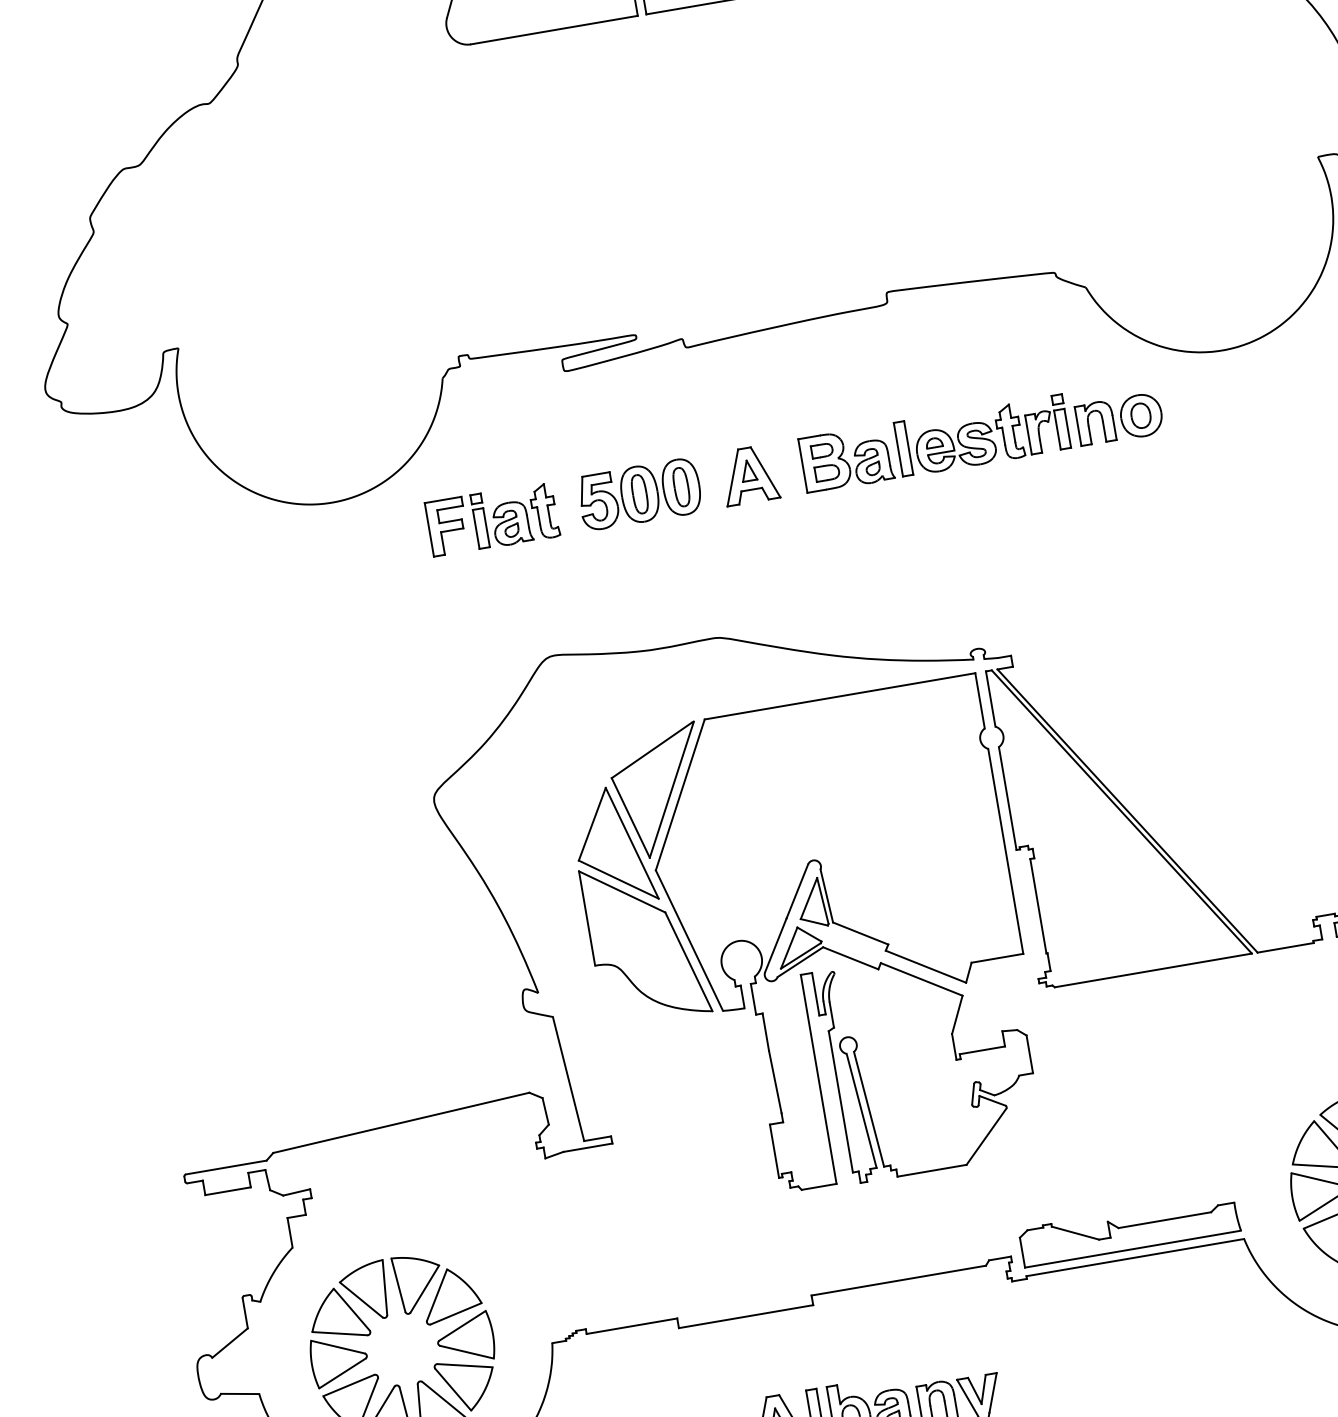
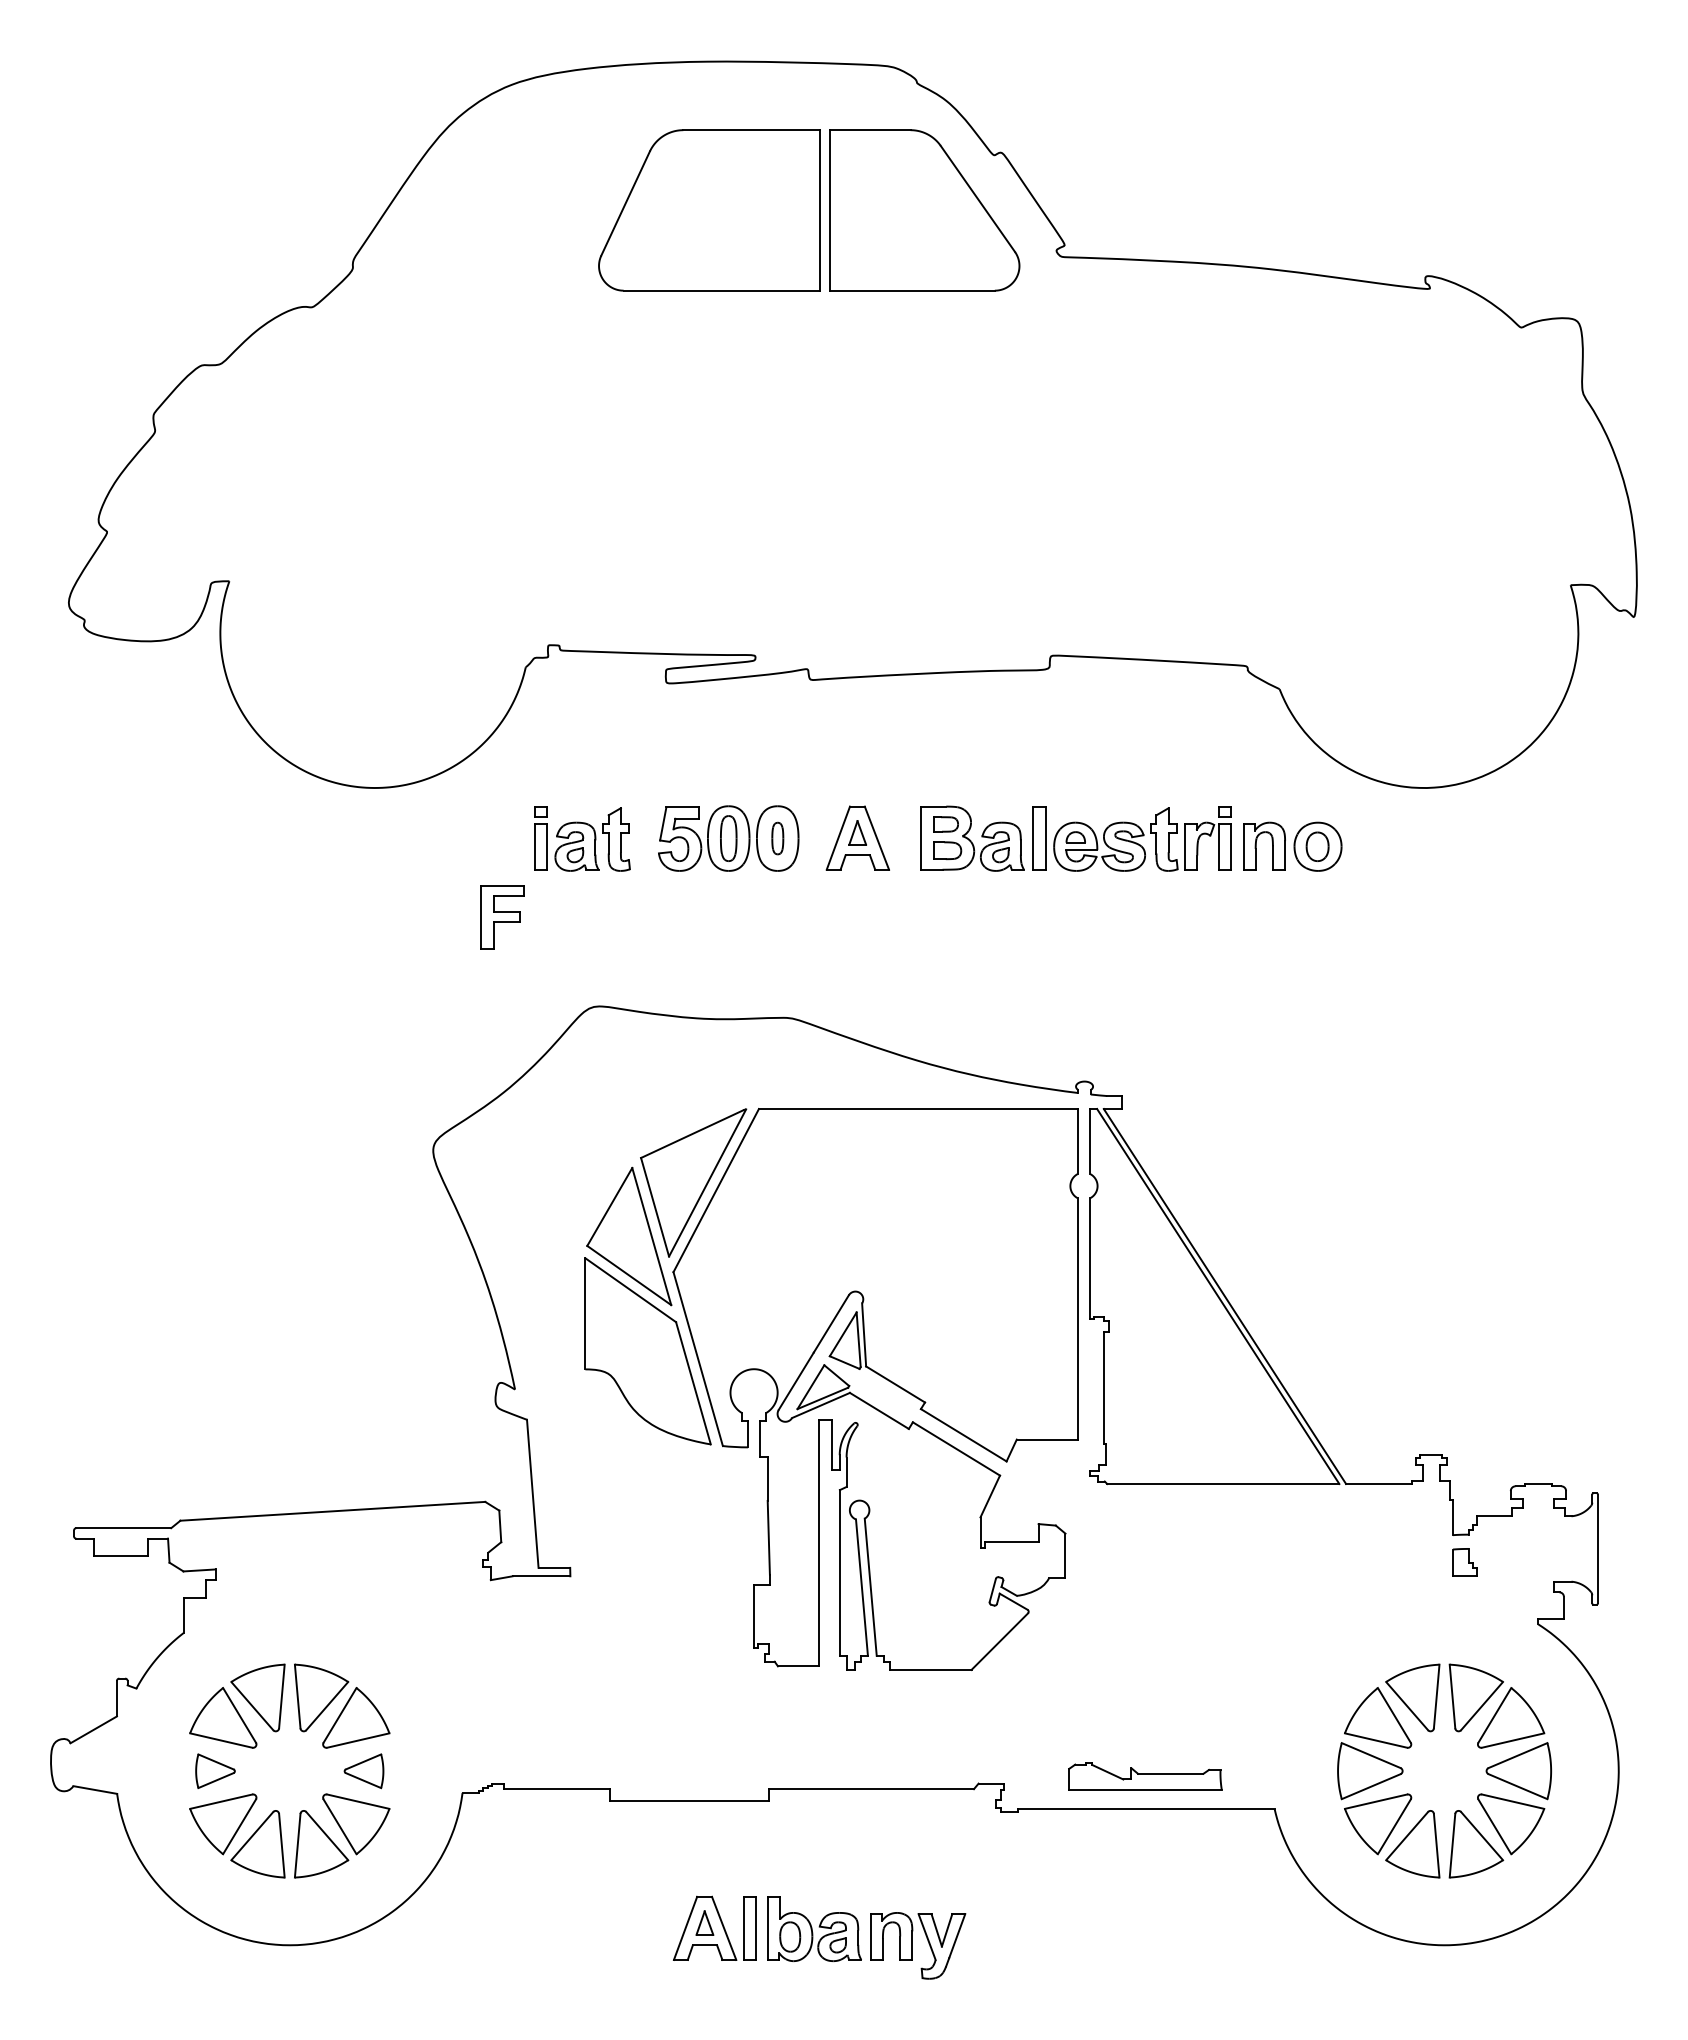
part: (681, 487) -> (777, 838), size x0.7
part: (447, 527) -> (502, 917), moved
part: (1129, 1230) -> (1145, 1776), size x0.6
part: (465, 1339) -> (363, 1771), size x0.6
part: (339, 1360) -> (215, 1771), size x0.6

